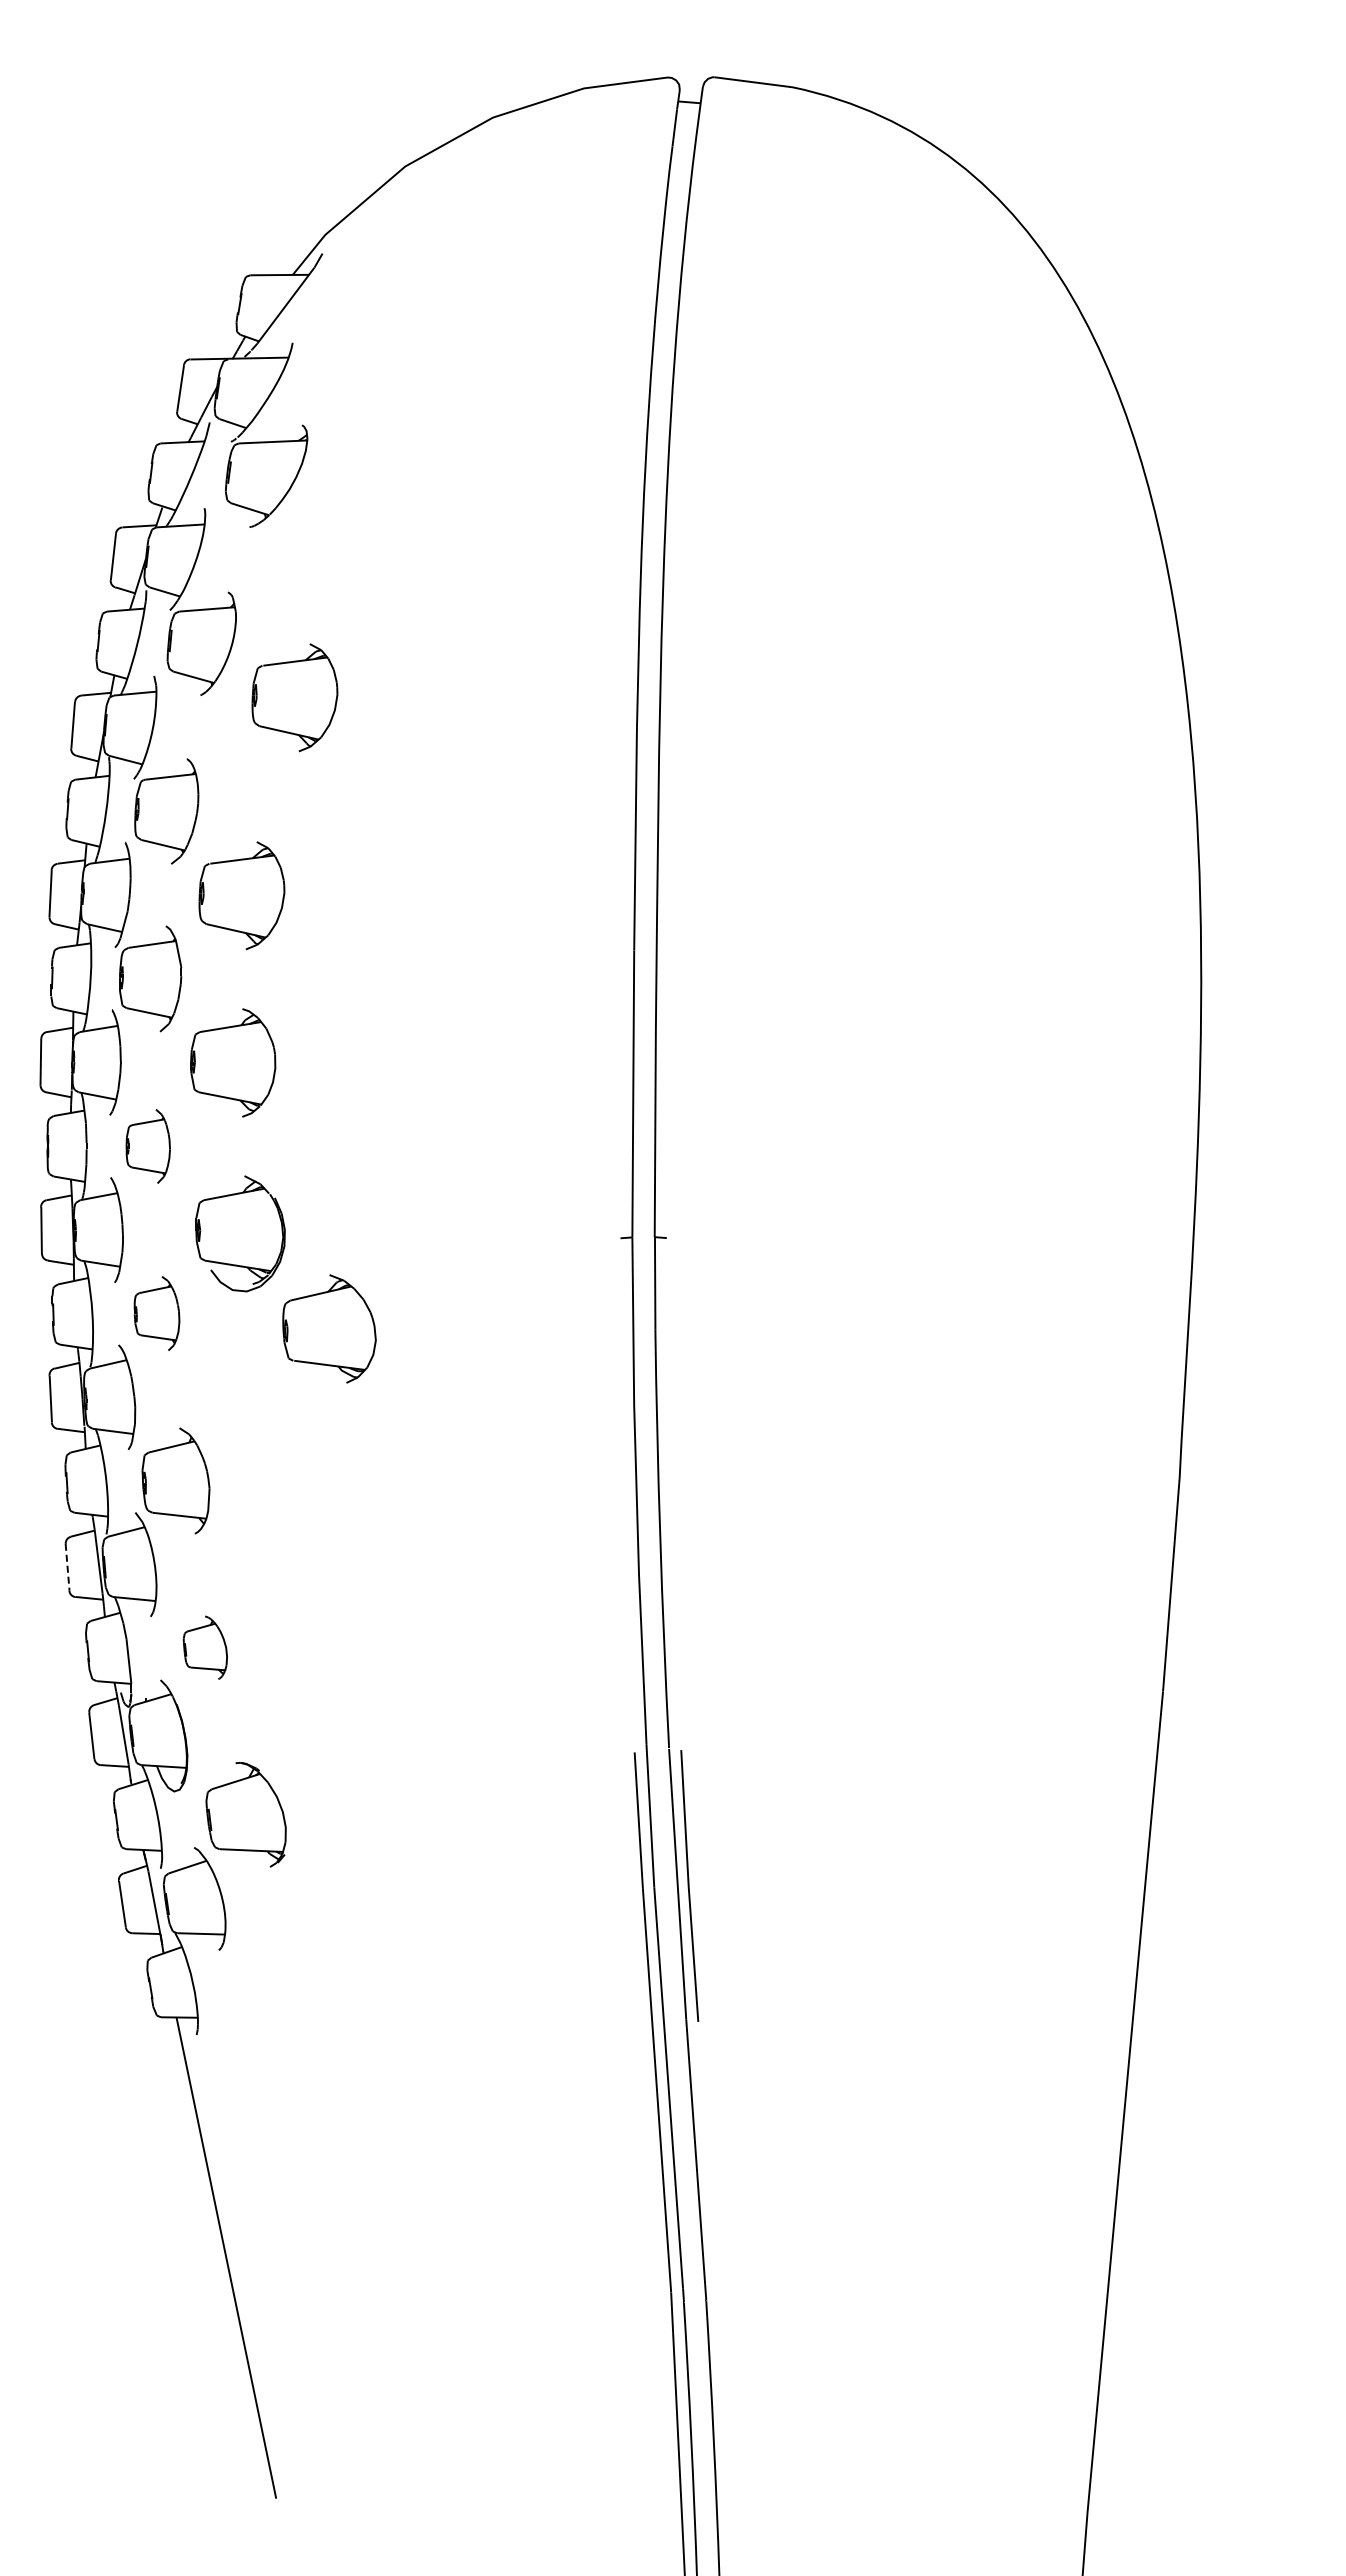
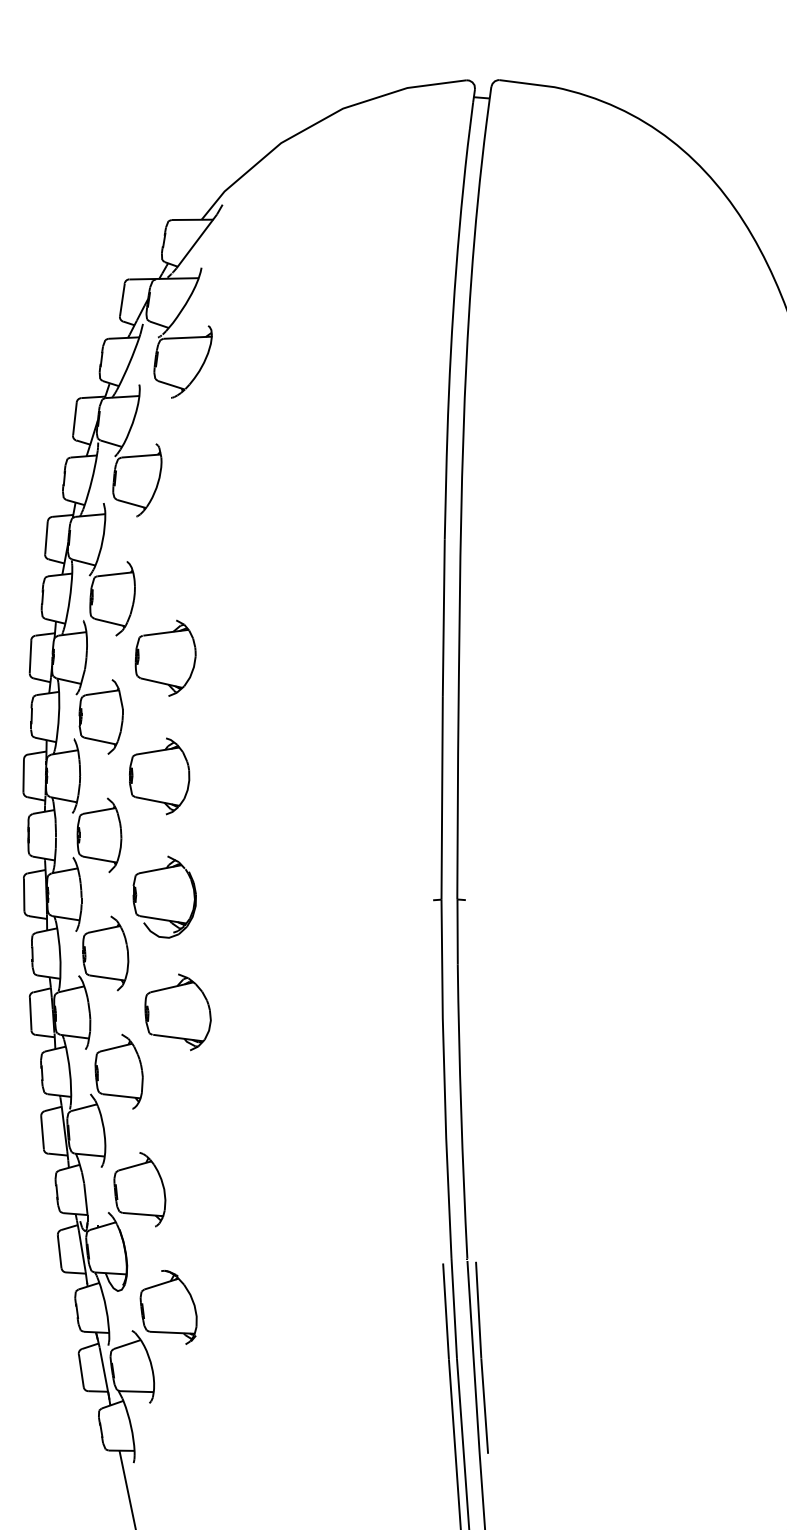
part: (294, 697) -> (202, 518), removed
part: (148, 1146) -> (99, 835), size x1.43
part: (156, 1313) -> (105, 953), size x1.43
part: (329, 1328) -> (178, 1012), moved
line: (67, 1567) -> (42, 1132), dashed -> solid
part: (205, 1647) -> (139, 1189), size x1.67

